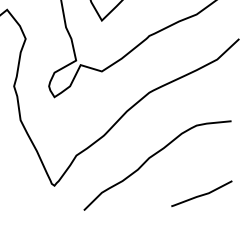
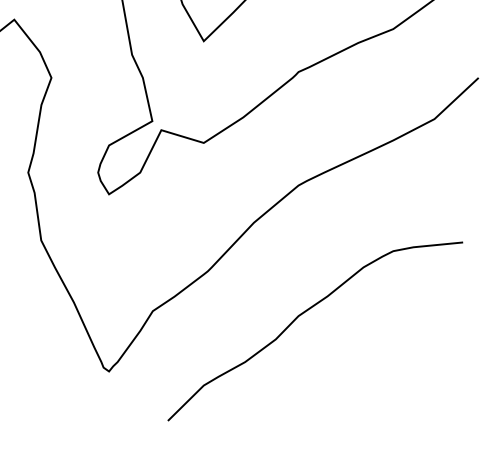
line: (201, 194) -> (402, 388), removed

